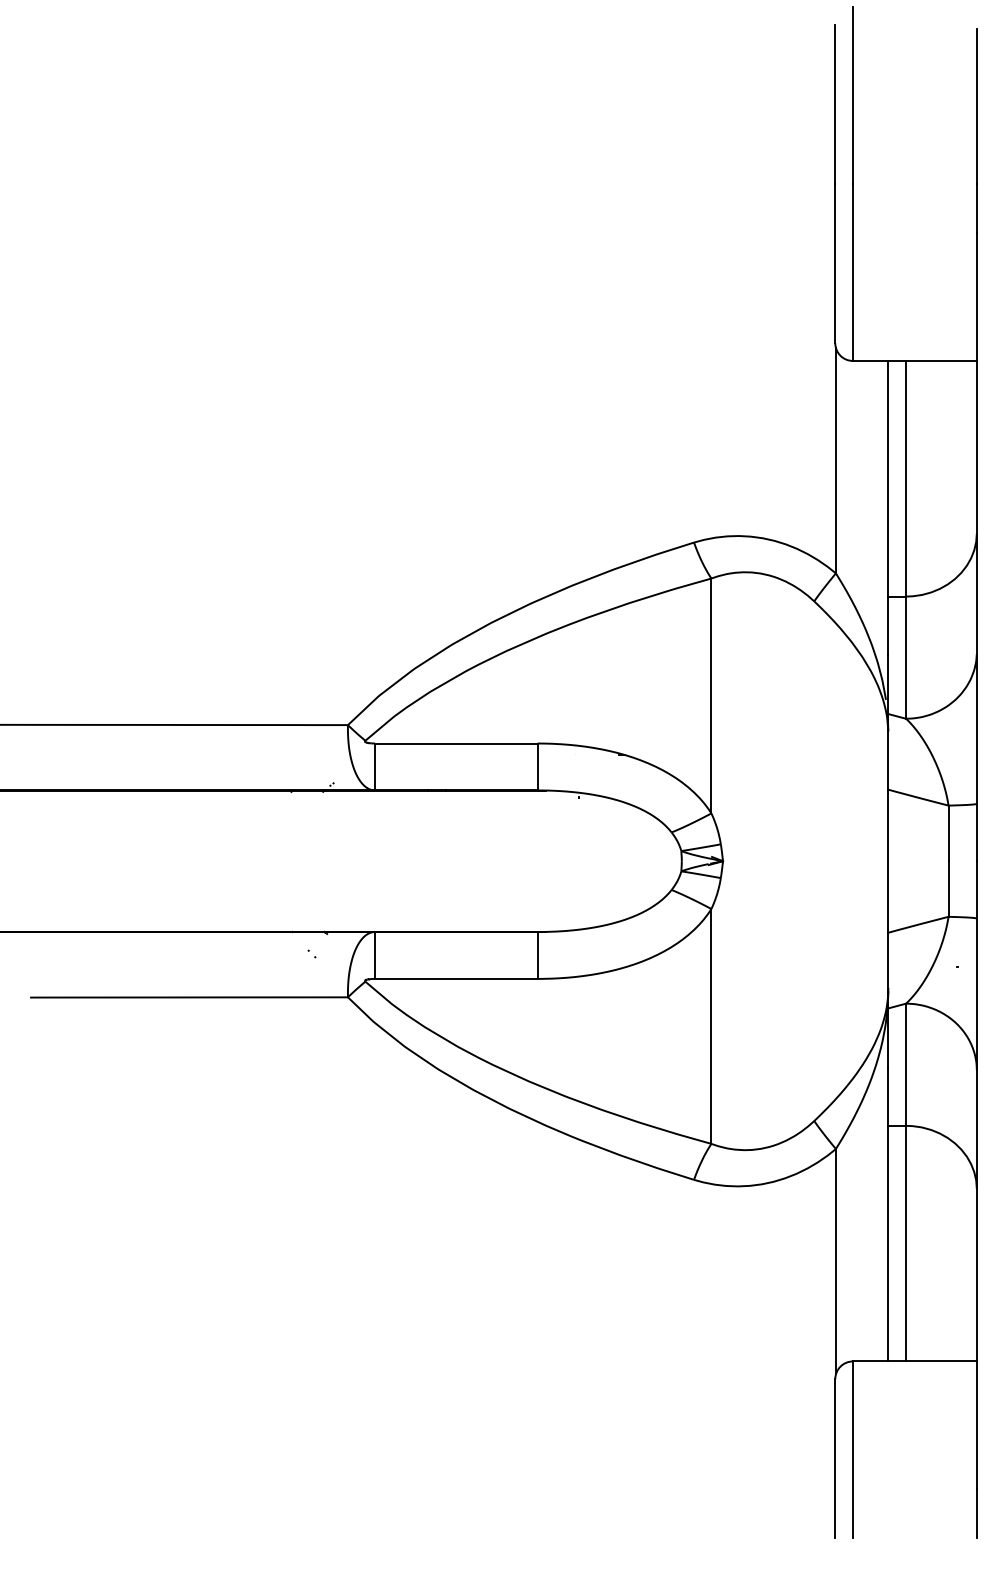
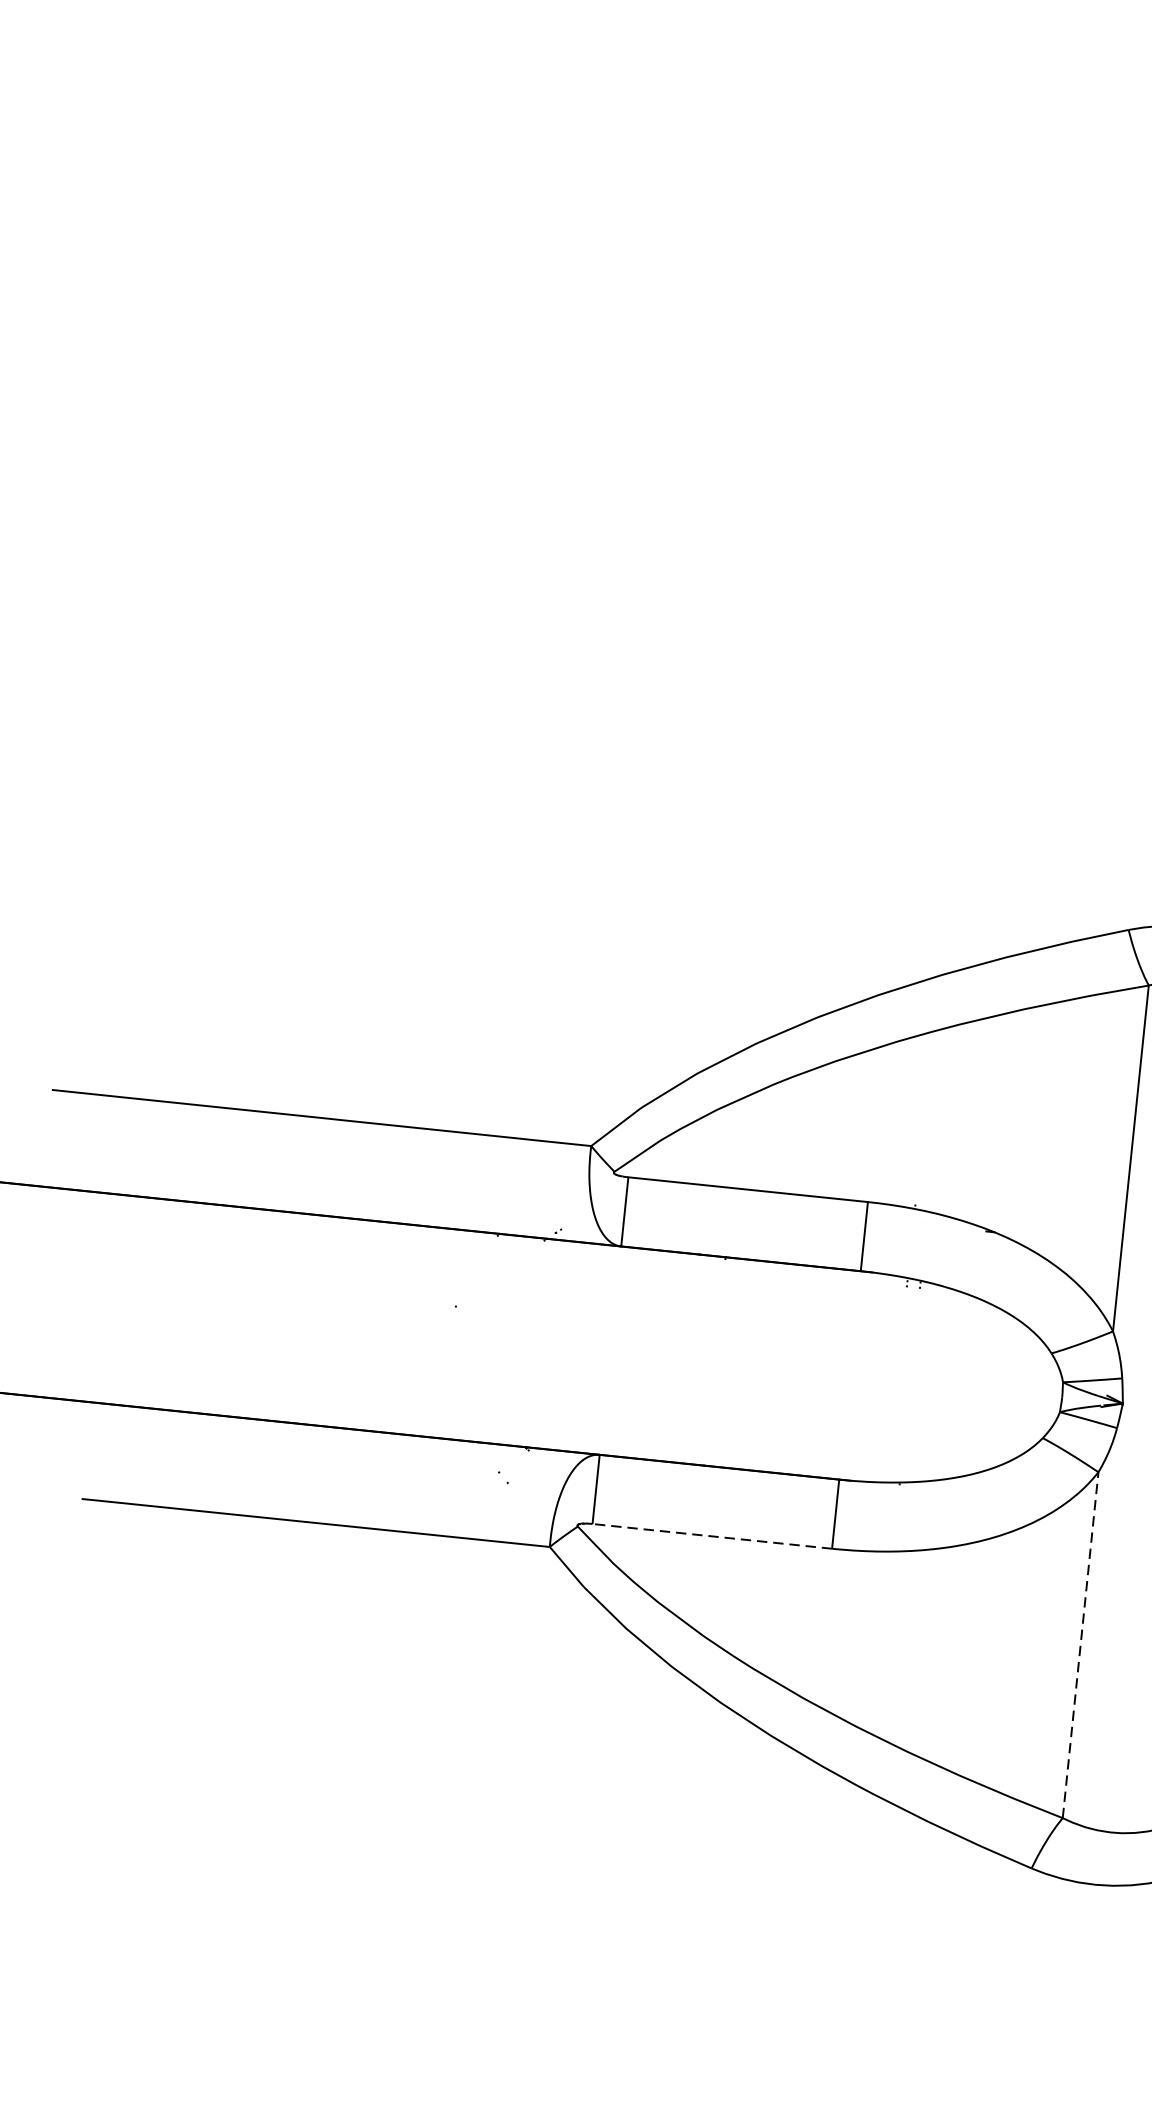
line: (455, 978) -> (711, 1535), solid -> dashed
line: (711, 1025) -> (1080, 1643), solid -> dashed

